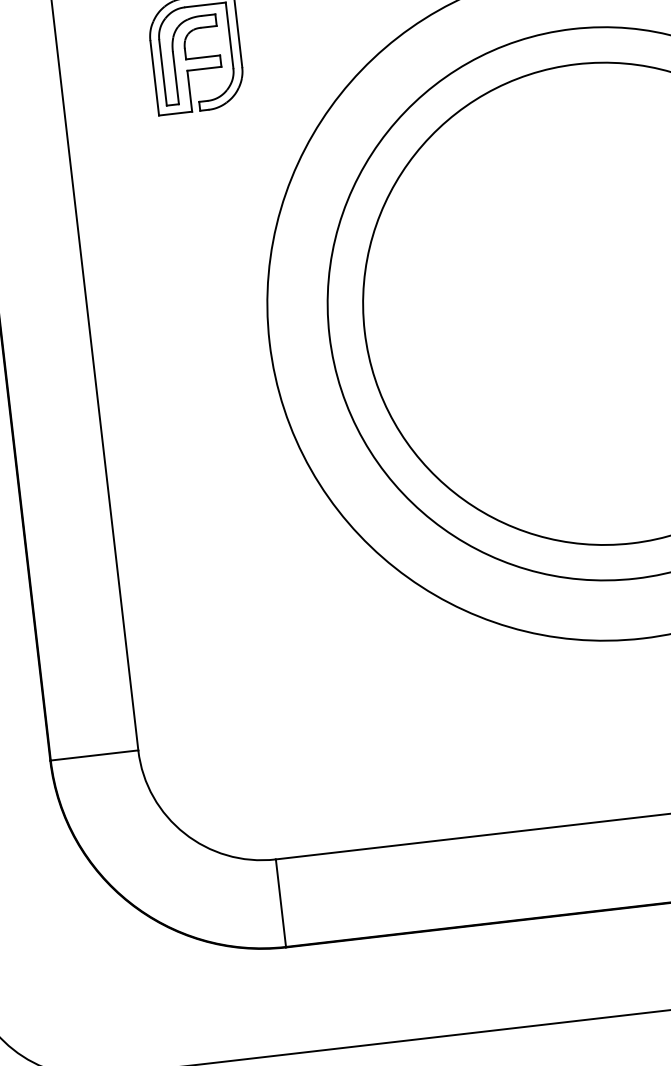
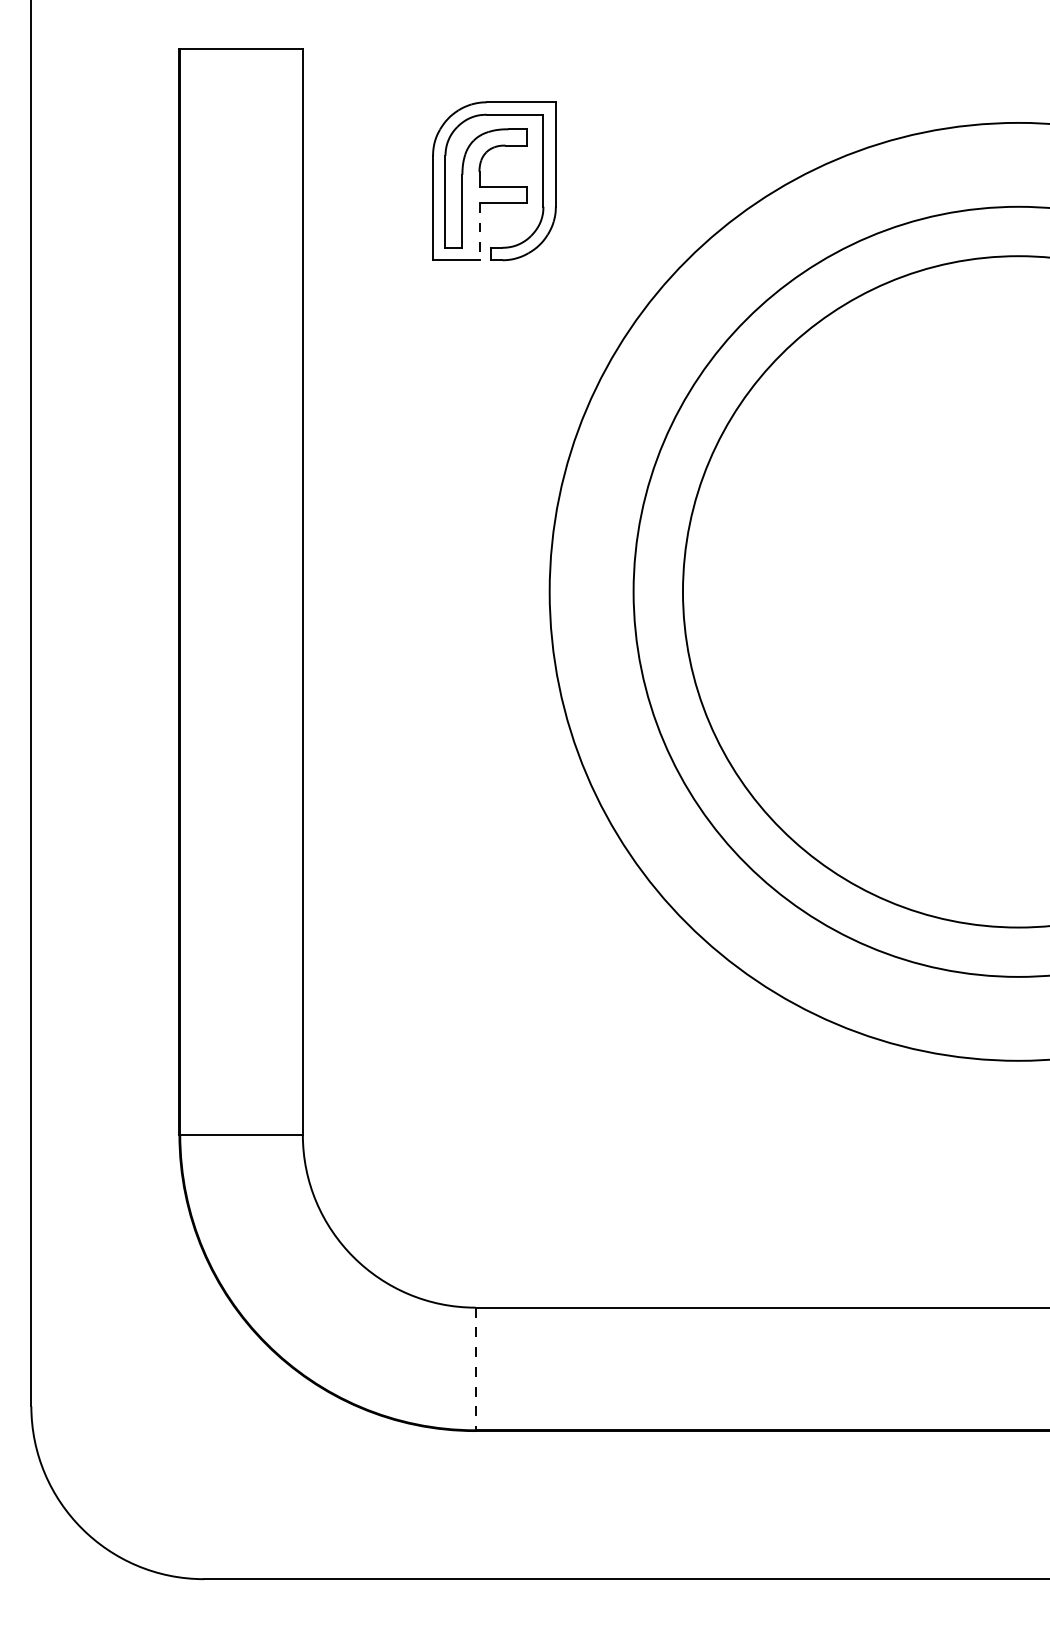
line: (189, 91) -> (479, 231), solid -> dashed
line: (280, 903) -> (475, 1369), solid -> dashed

